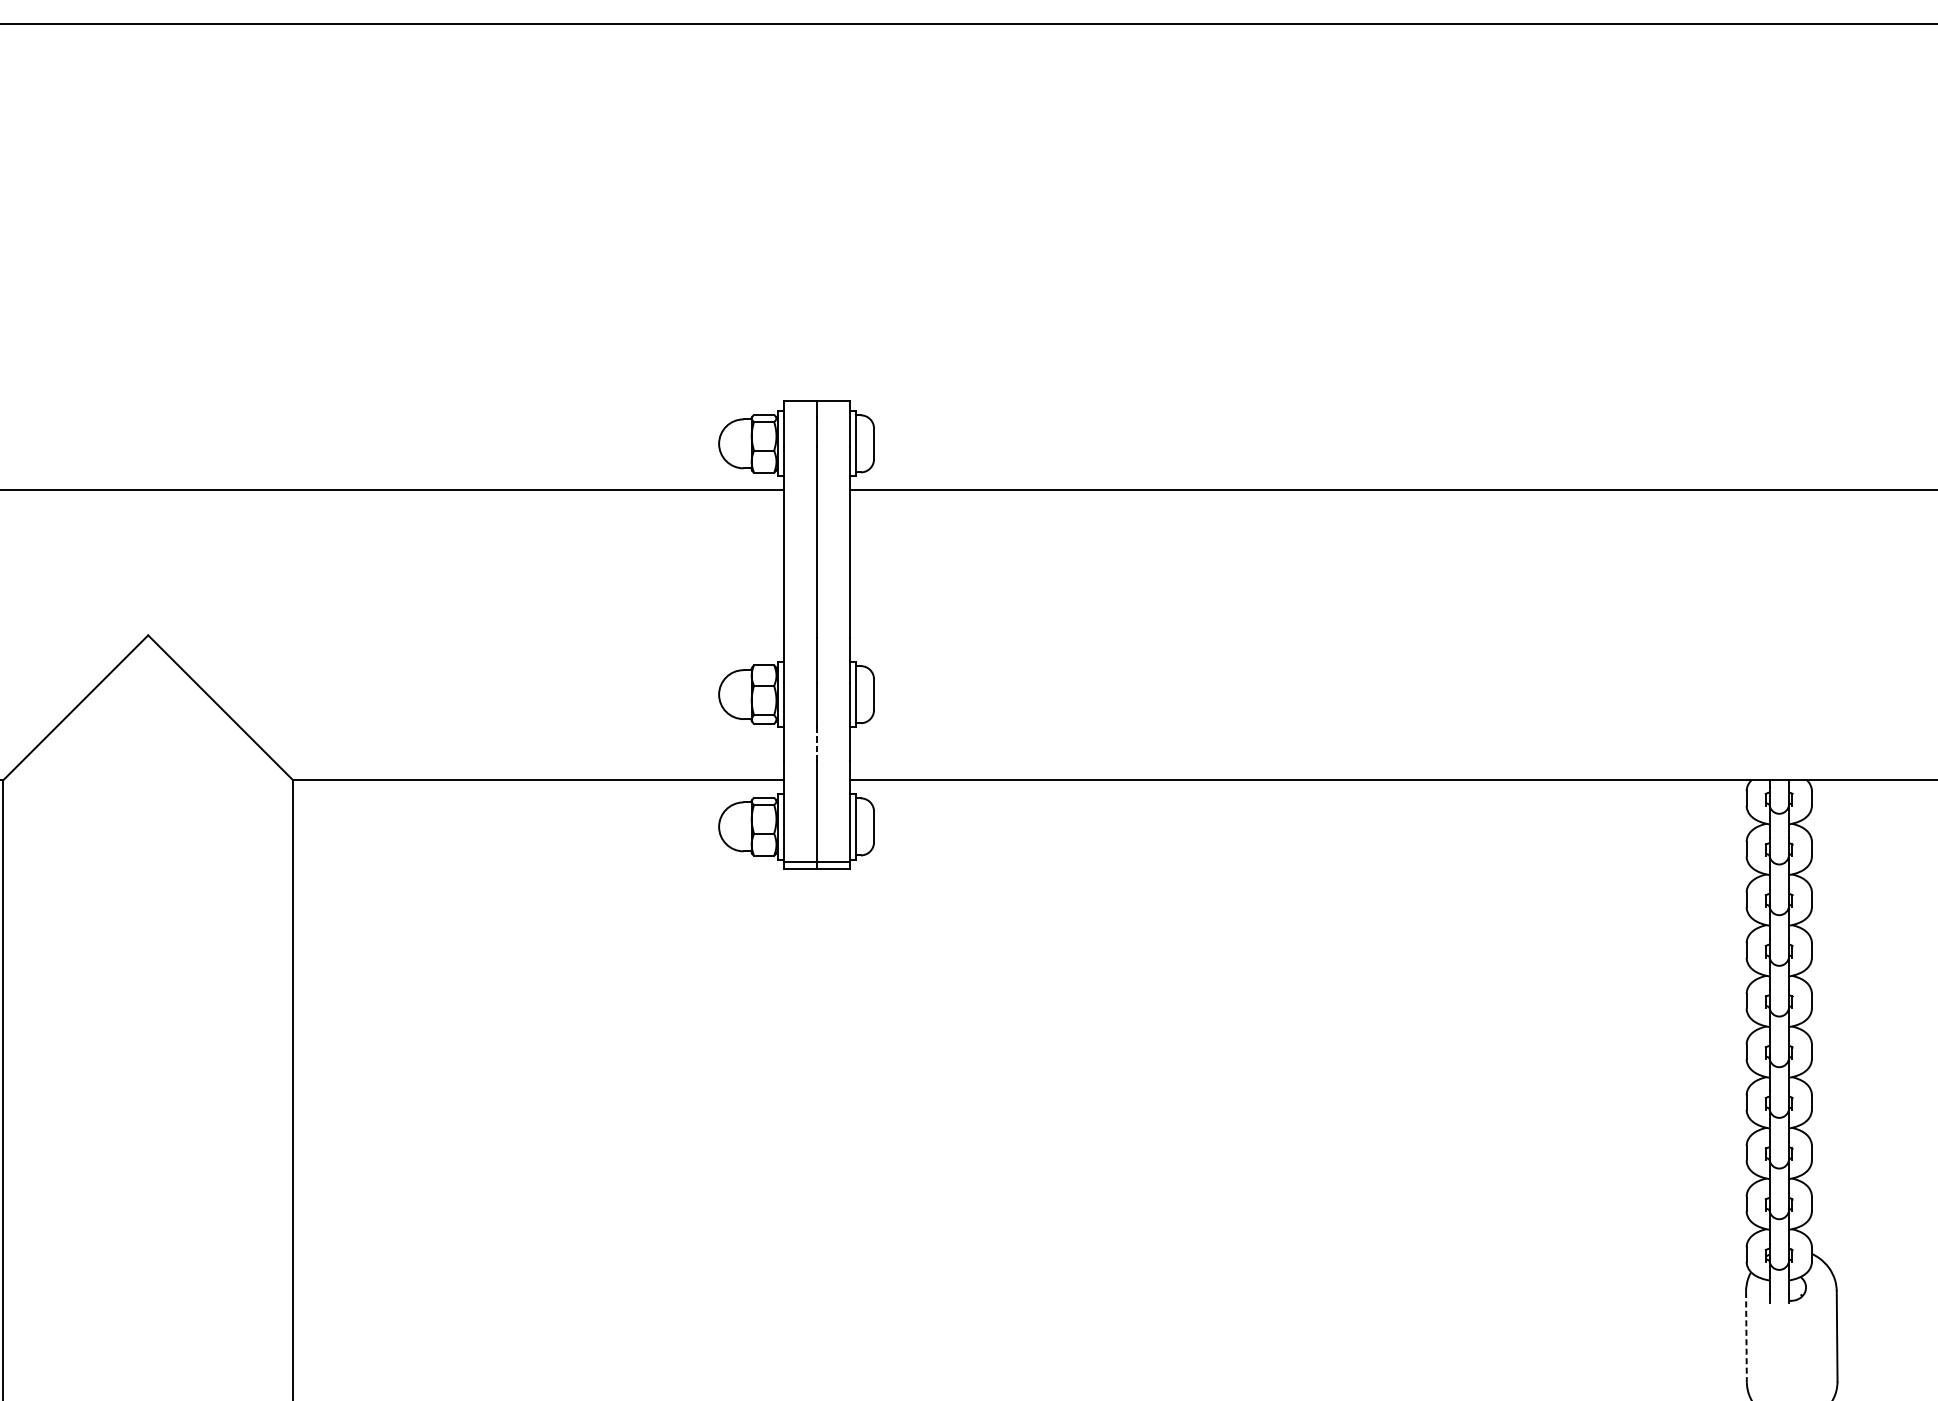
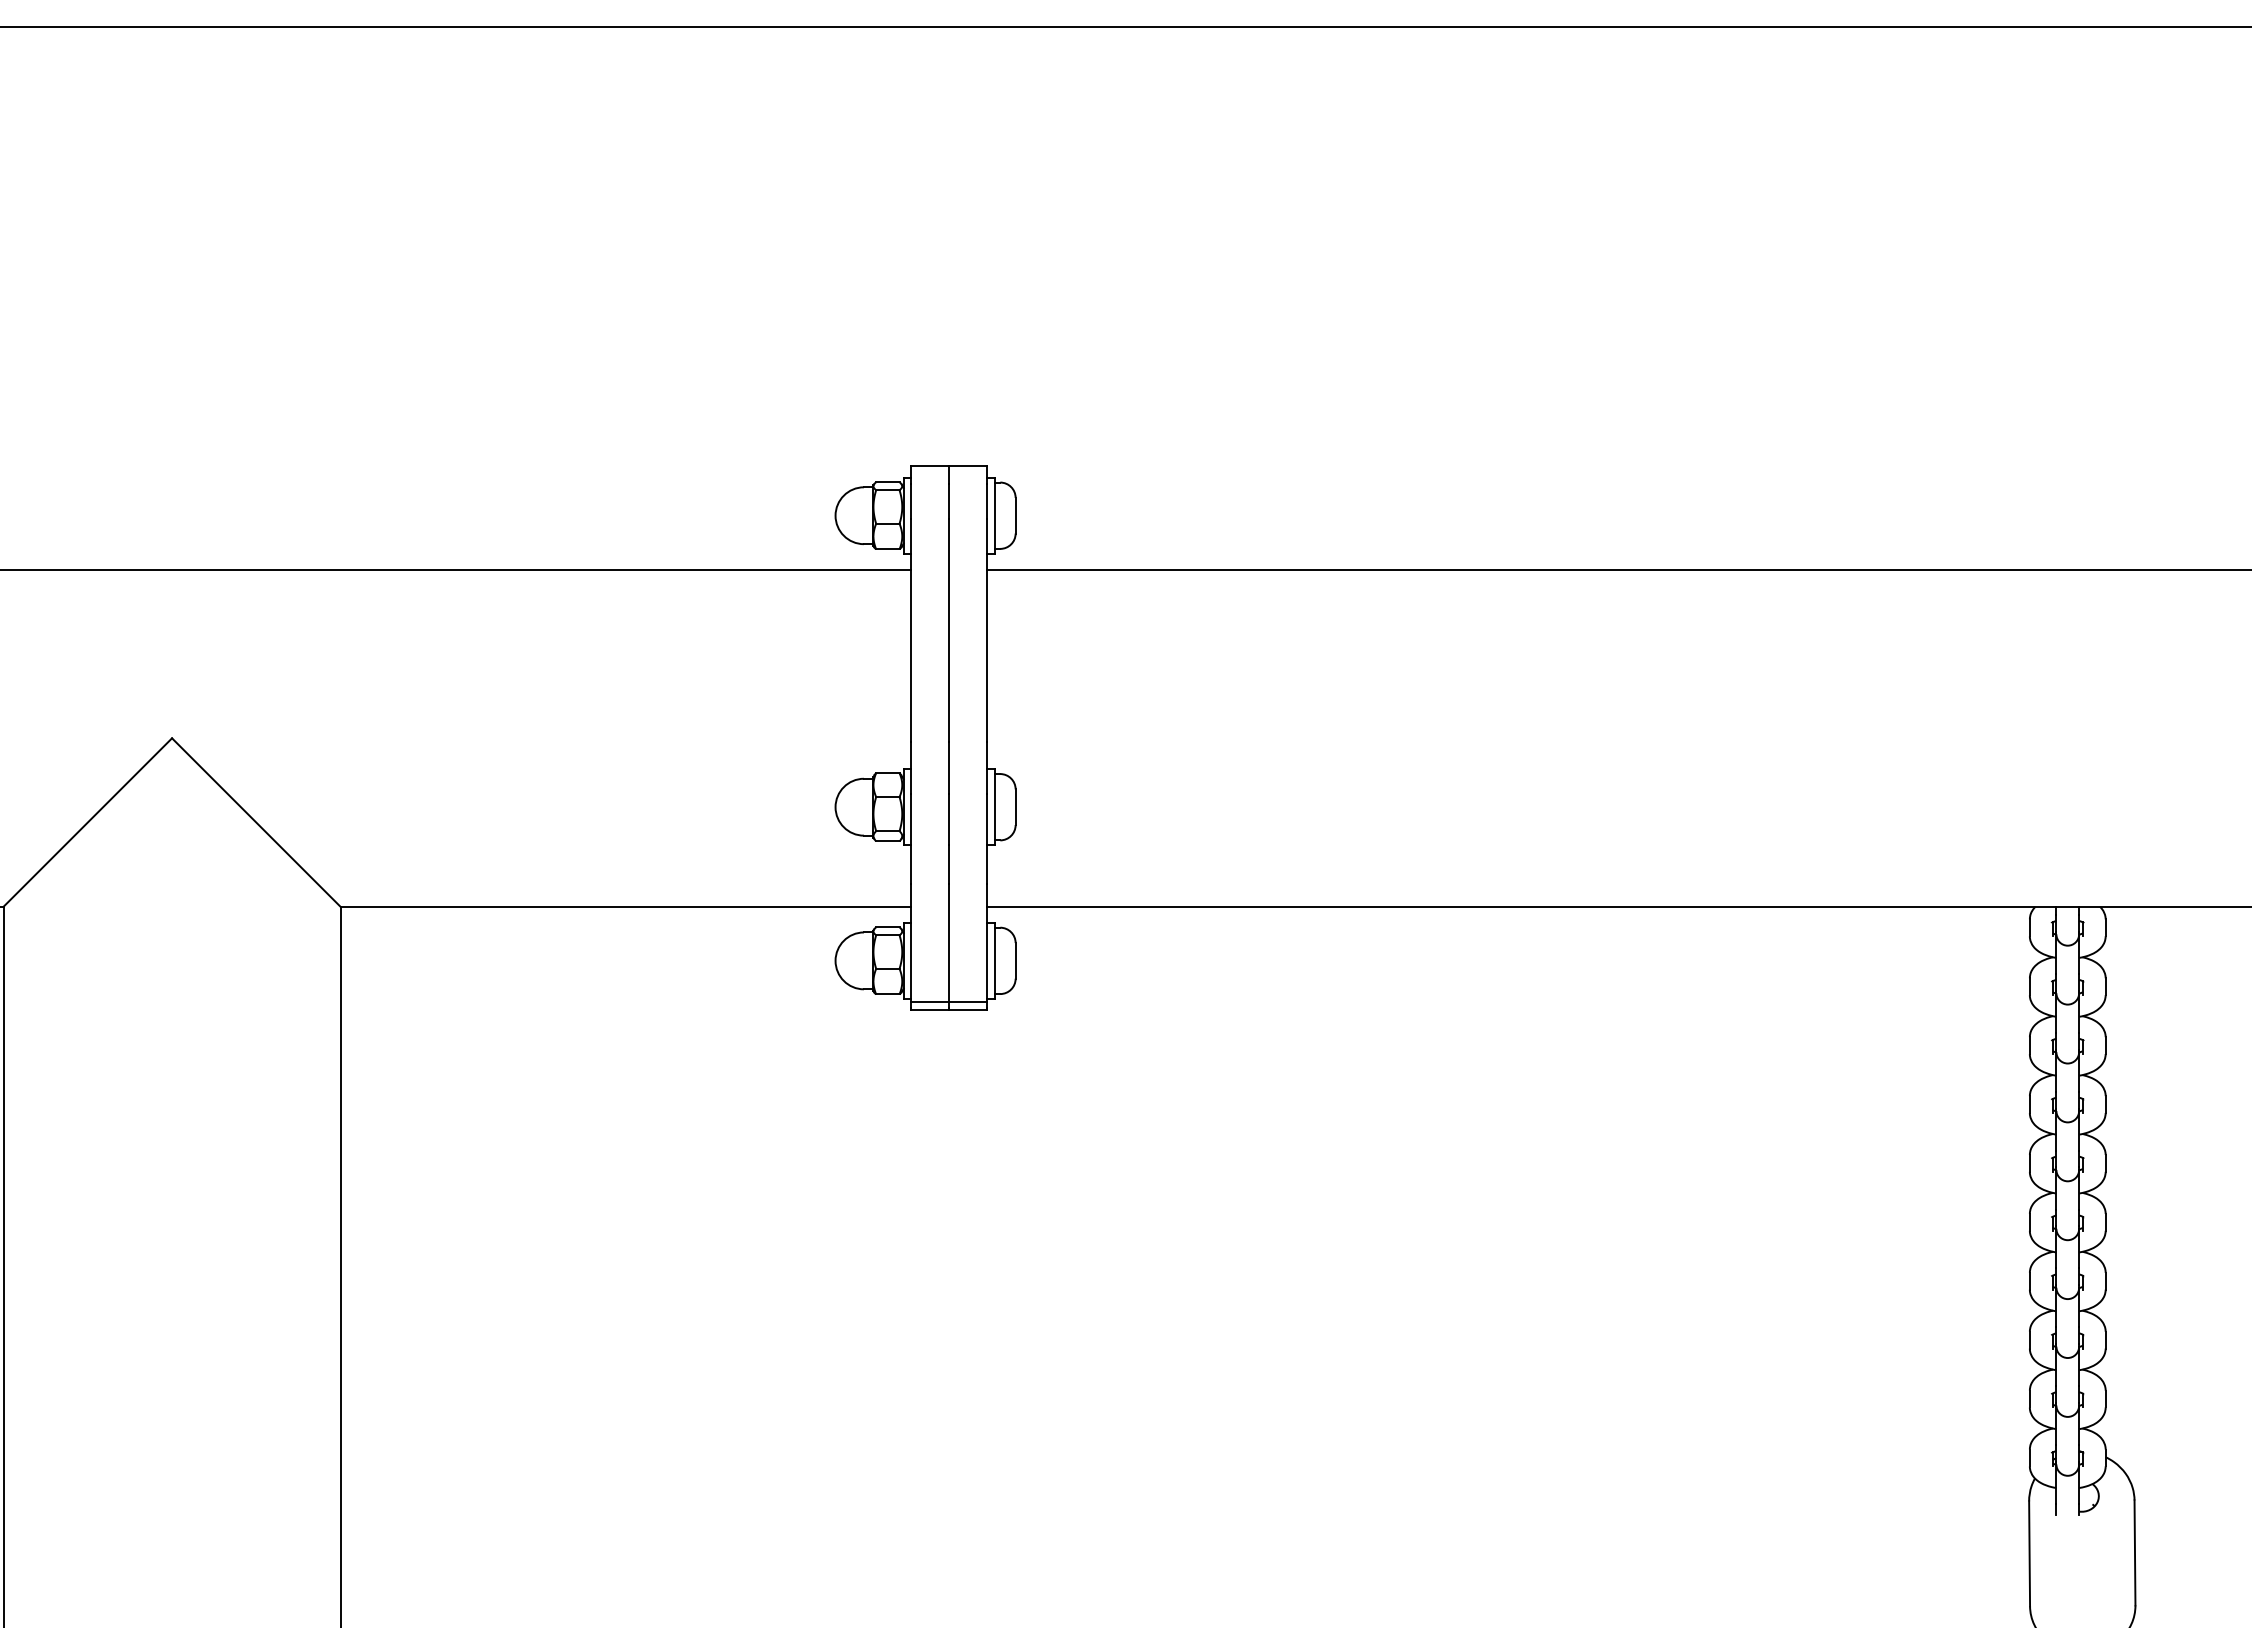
line: (817, 743) -> (949, 864), dashed -> solid
line: (1746, 1337) -> (2029, 1554), dashed -> solid

